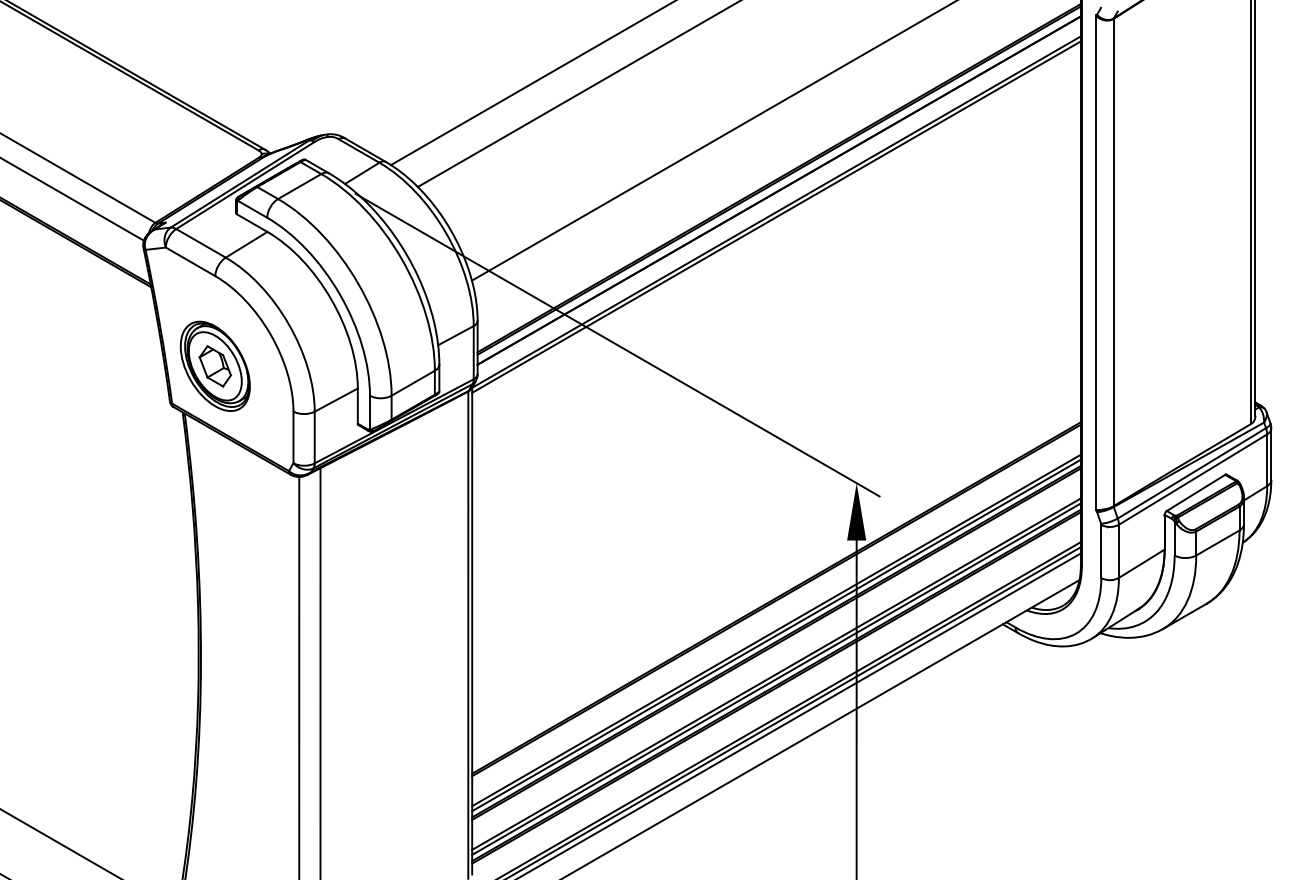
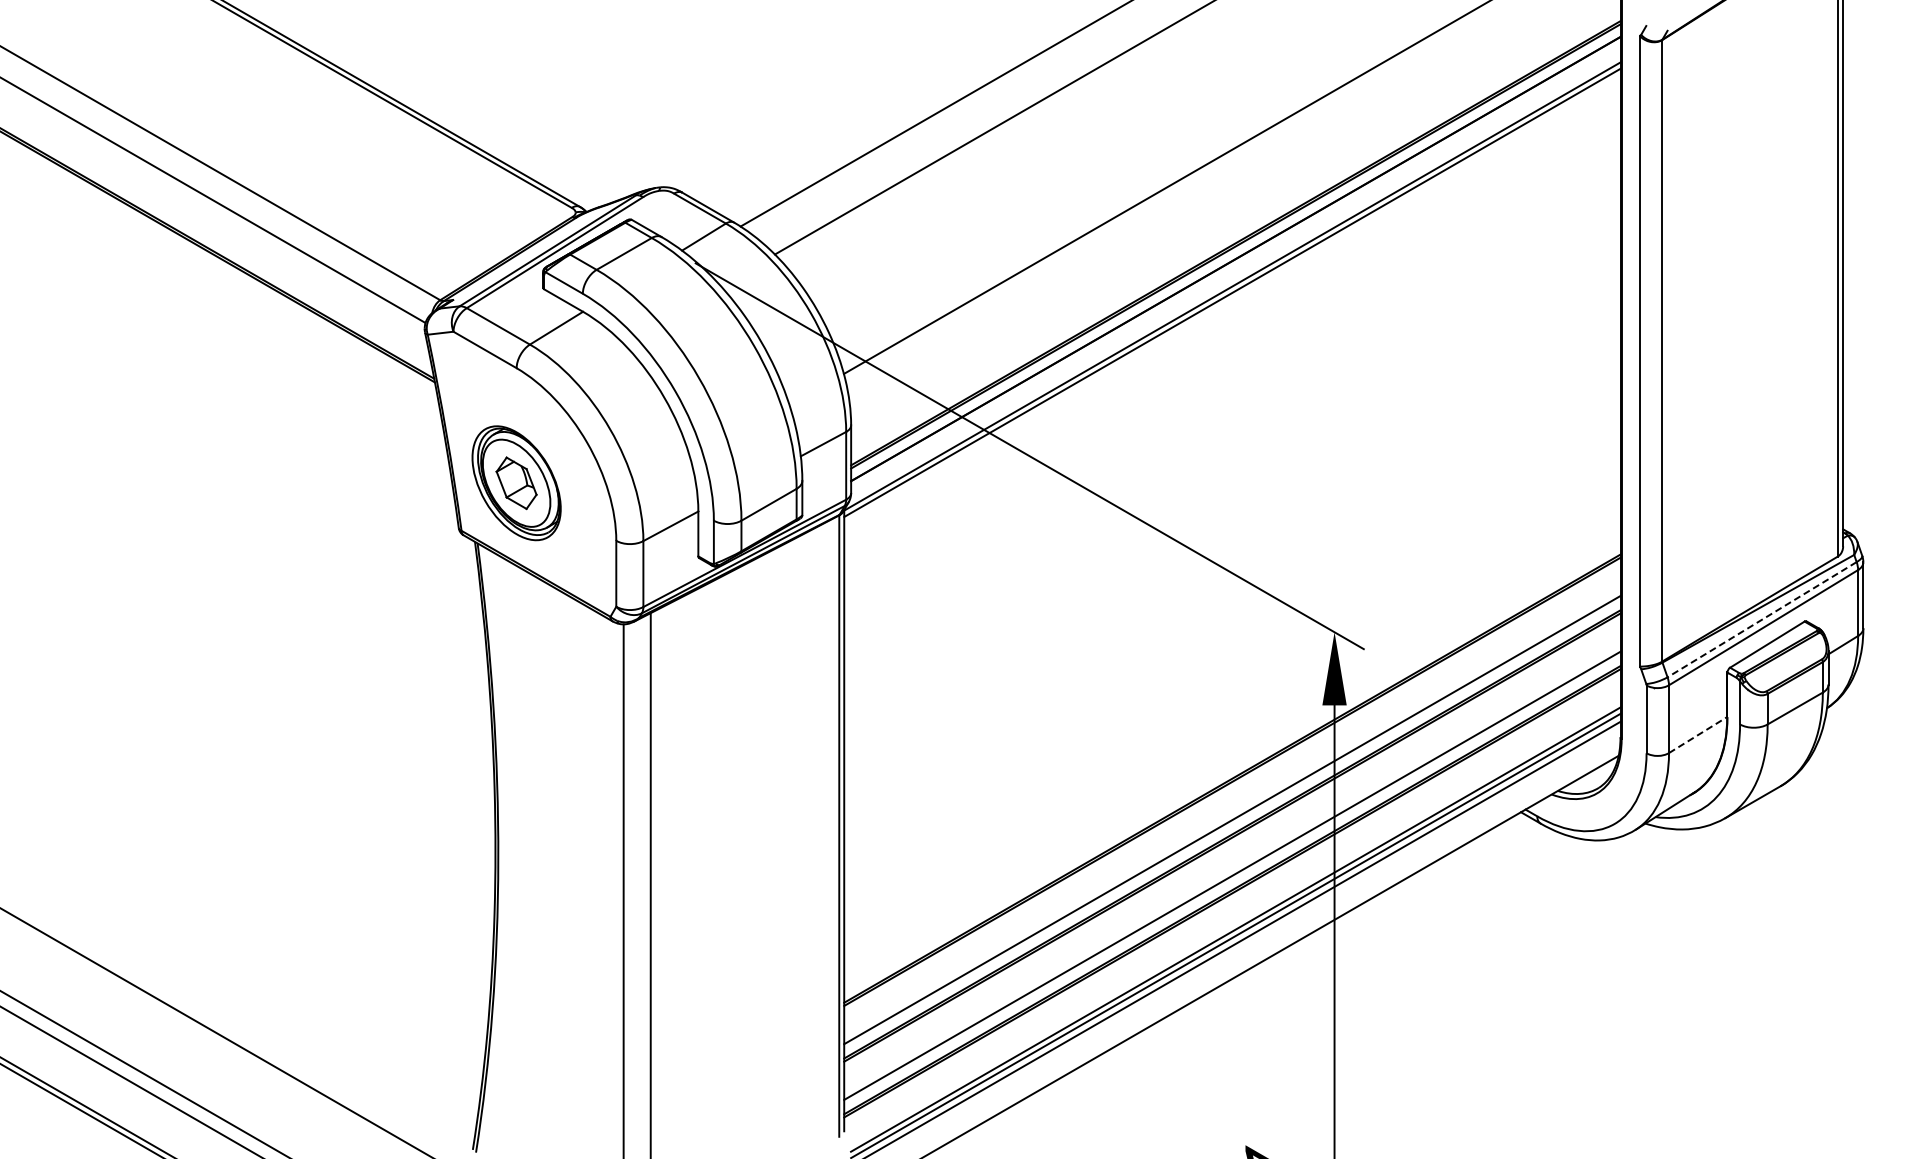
line: (1192, 473) -> (1762, 619), solid -> dashed
line: (1142, 563) -> (1698, 734), solid -> dashed
line: (776, 635) -> (1232, 826), removed
line: (776, 679) -> (1232, 882), removed

